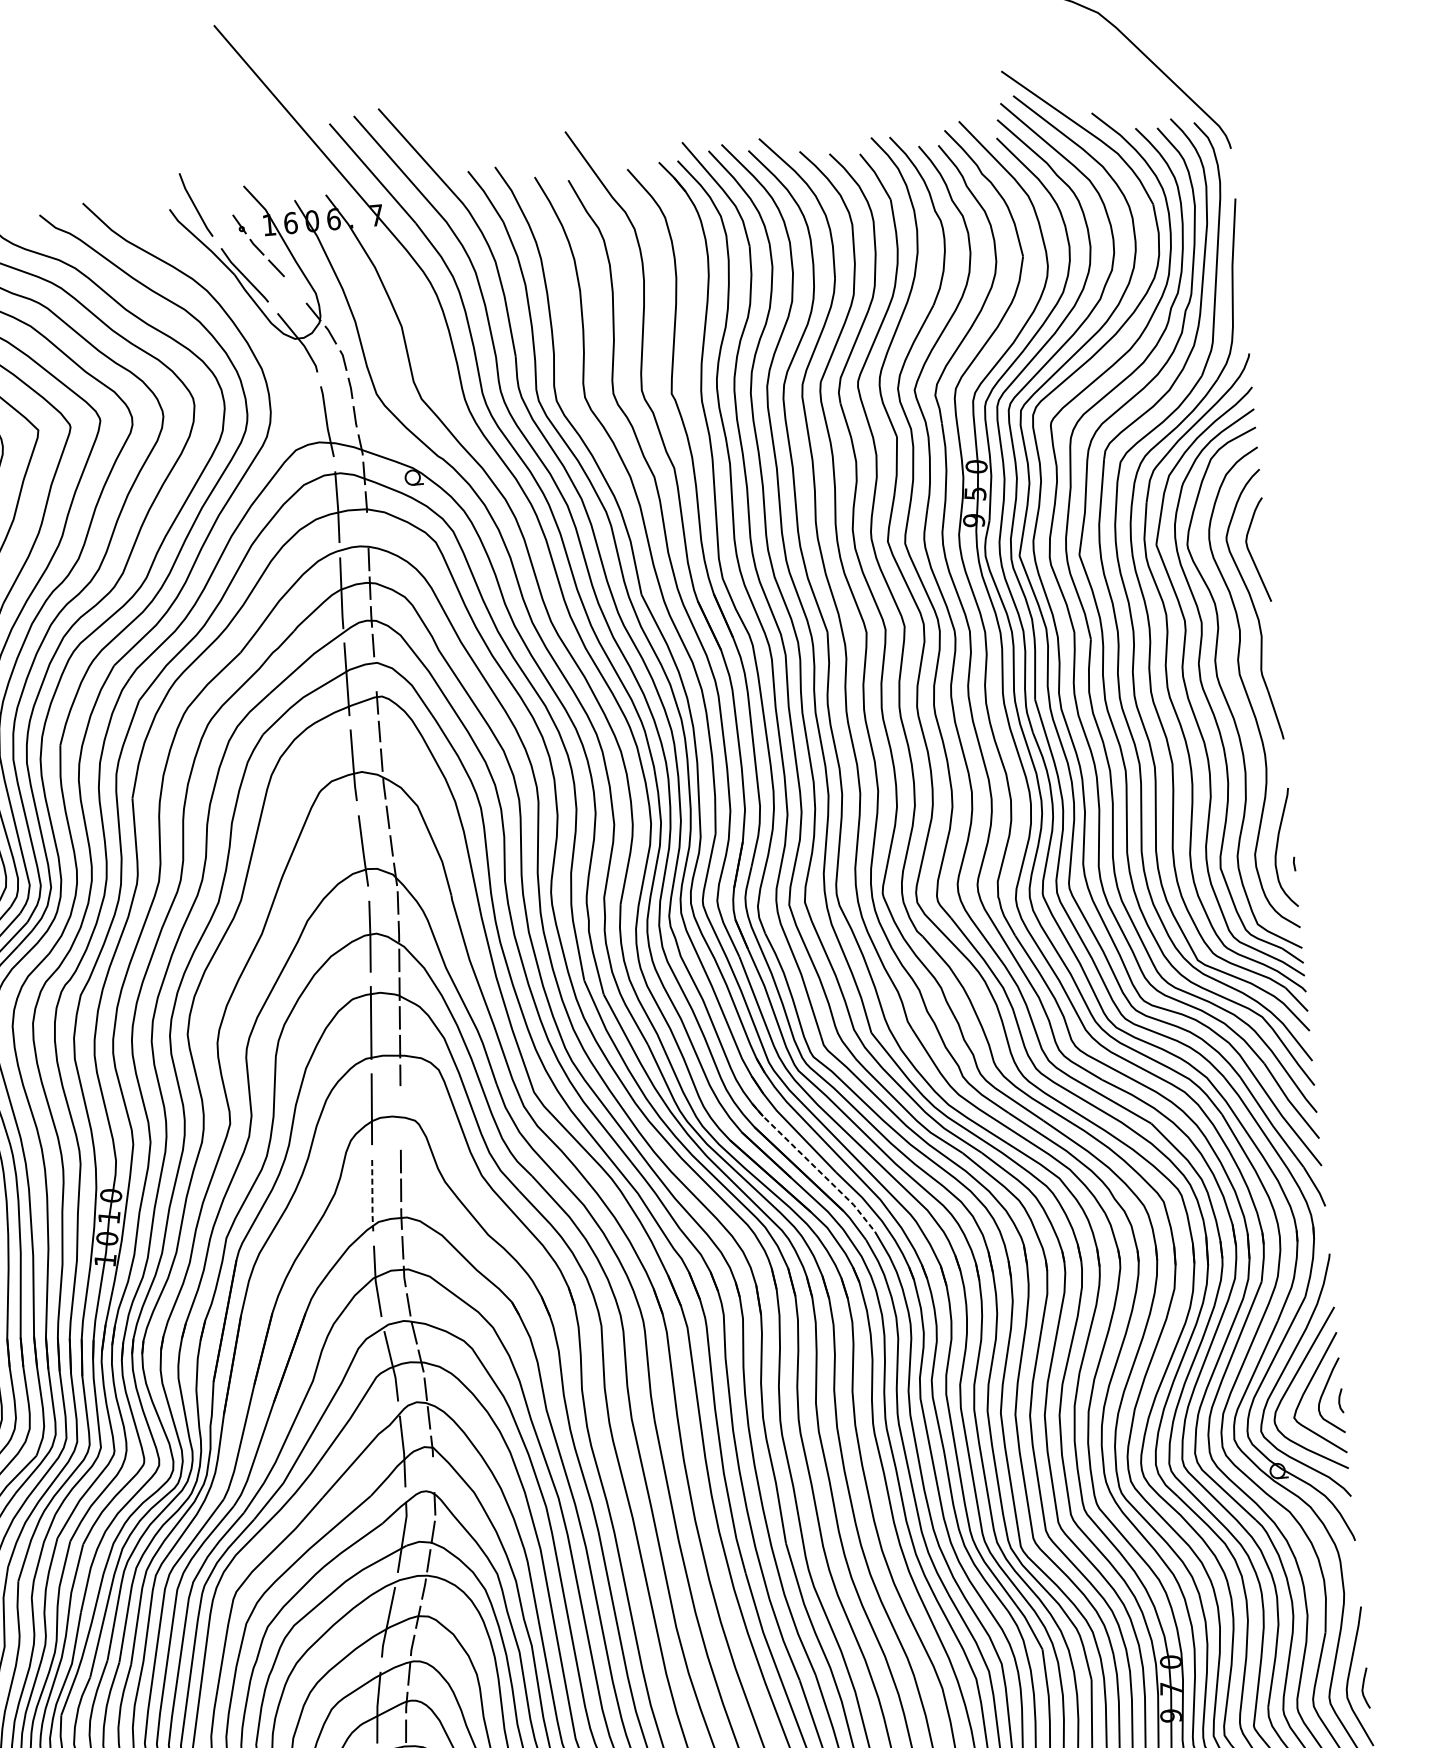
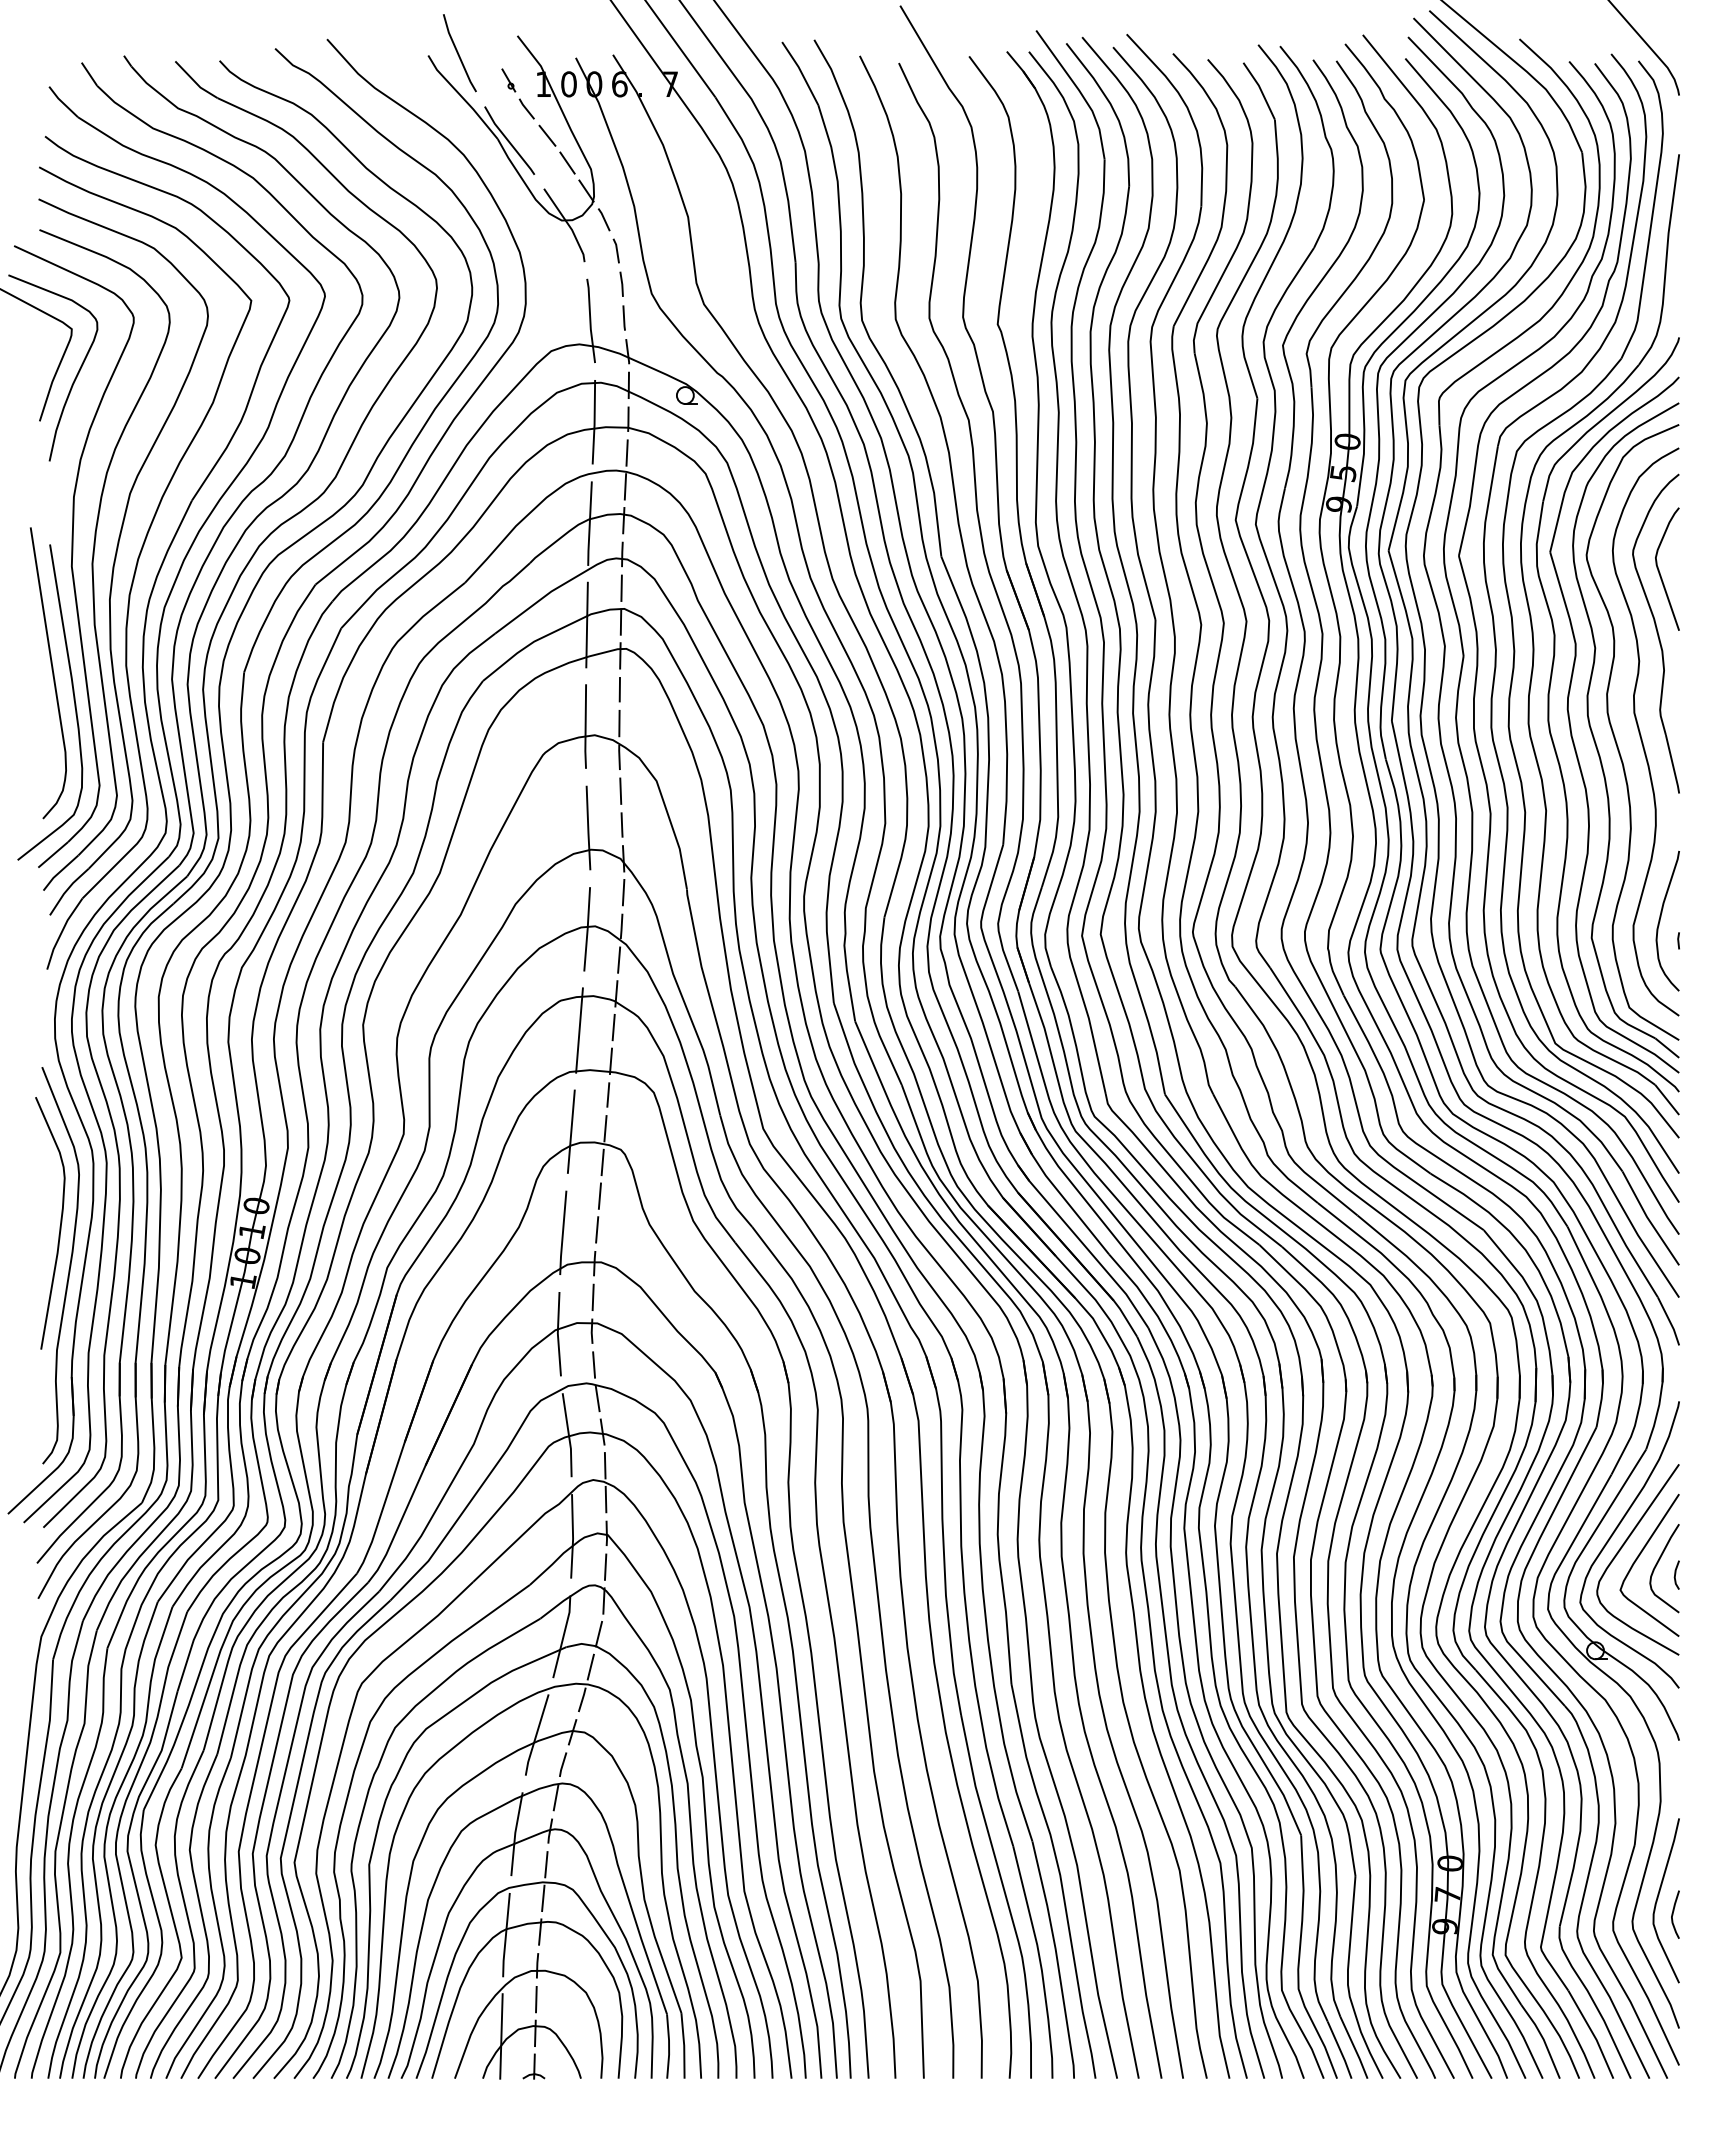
text: (290, 223) -> (568, 84), 6 -> 0
line: (295, 289) -> (567, 162), added
line: (367, 530) -> (626, 452), added
line: (374, 673) -> (620, 621), added
line: (400, 1103) -> (605, 1128), added
line: (400, 1132) -> (602, 1162), added
line: (814, 1166) -> (1084, 1245), dashed -> solid
line: (372, 1195) -> (562, 1232), dashed -> solid
line: (433, 1474) -> (605, 1566), added

